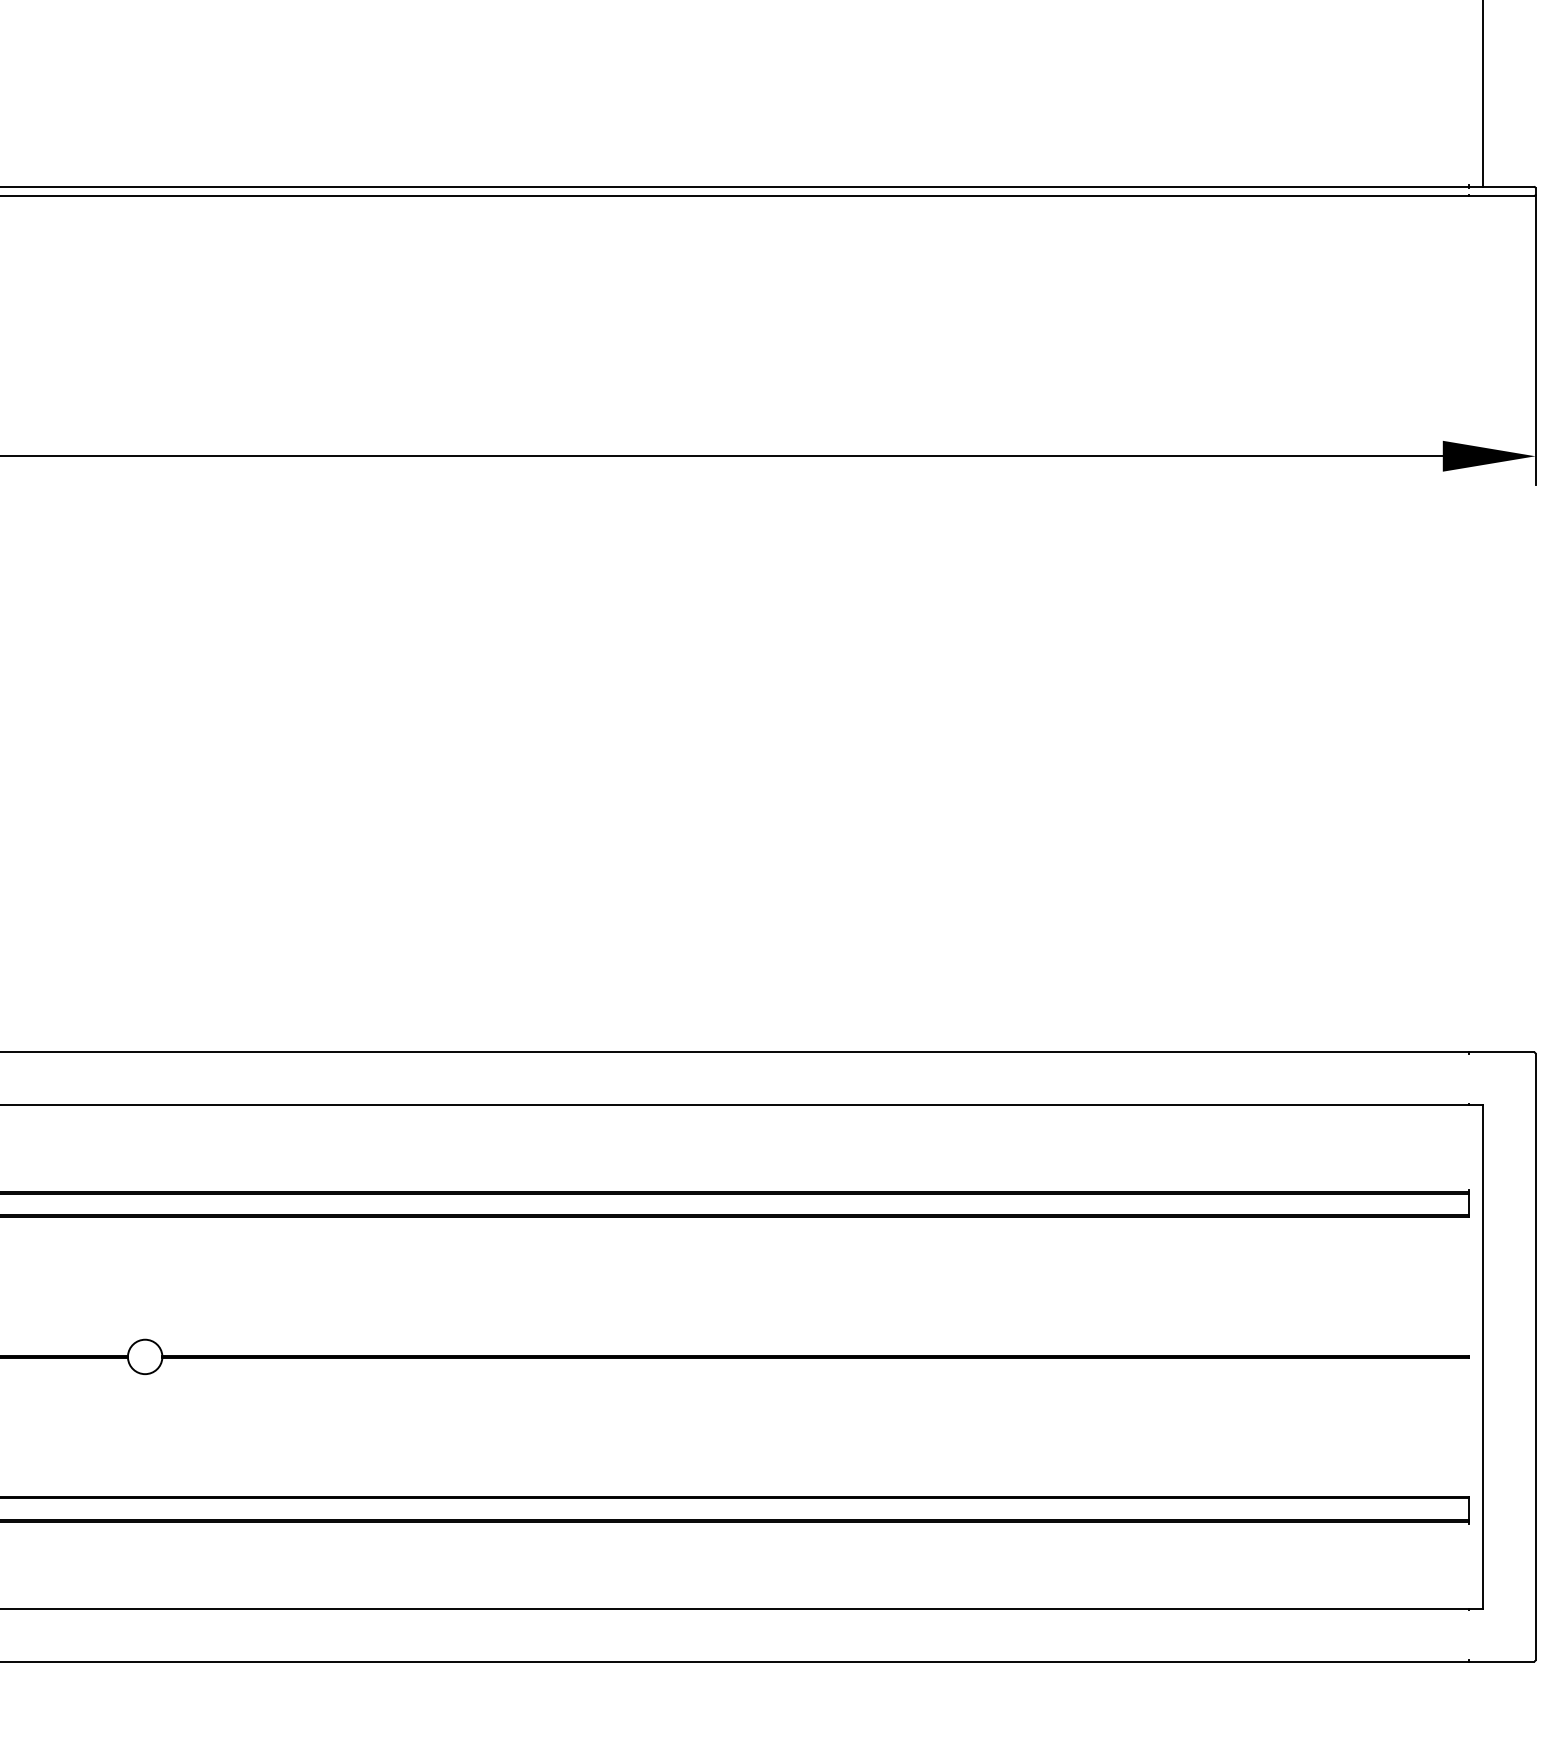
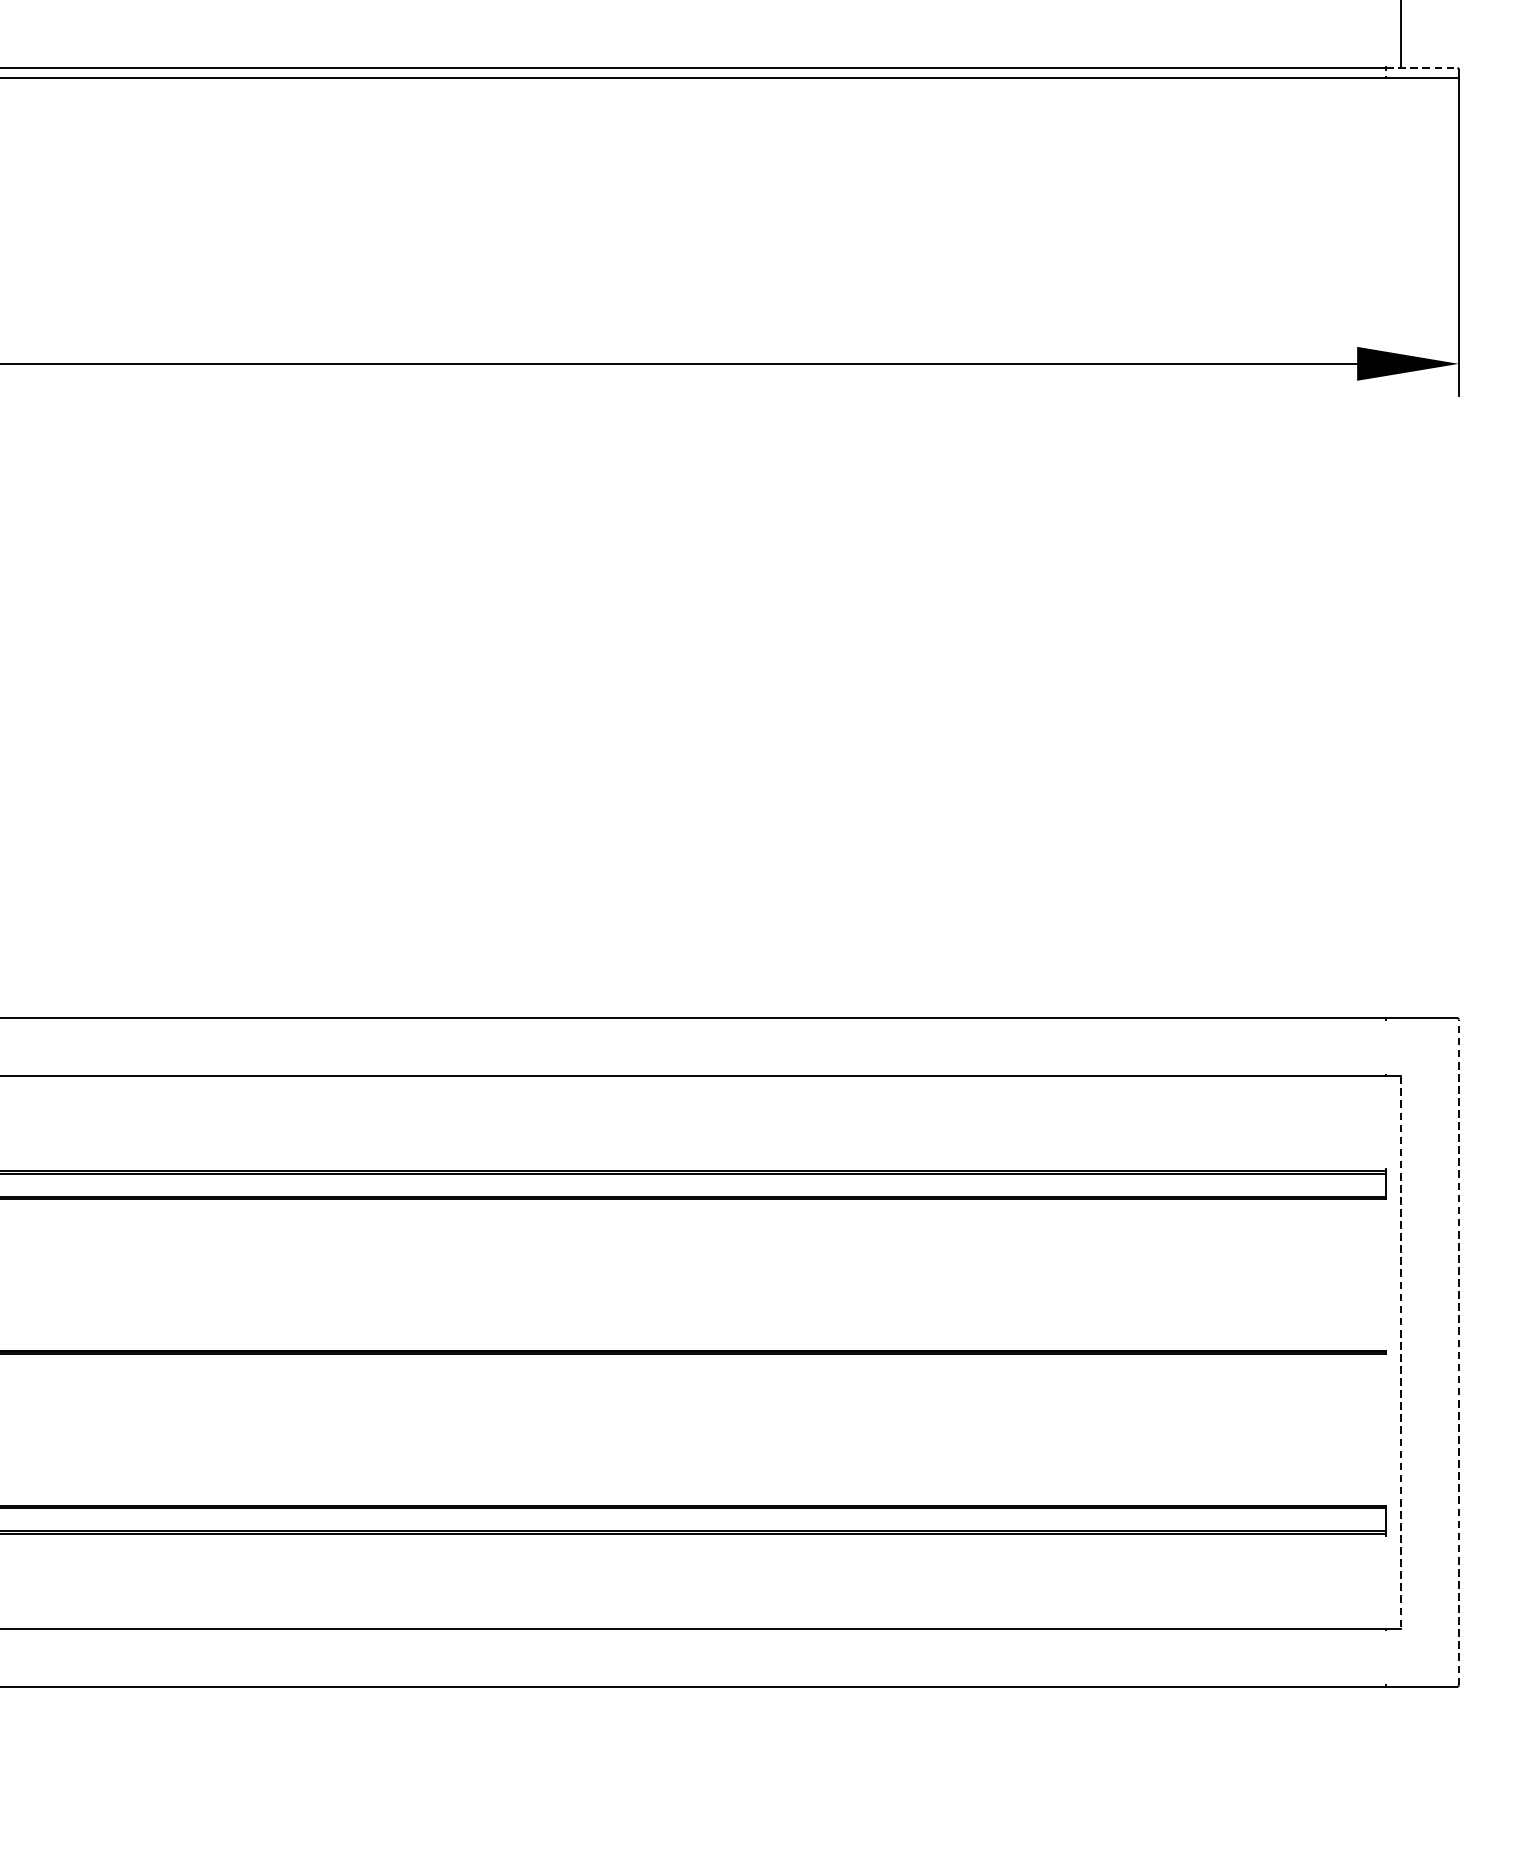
line: (1502, 186) -> (1422, 67), solid -> dashed
line: (1482, 1356) -> (1400, 1351), solid -> dashed
line: (1535, 1356) -> (1458, 1351), solid -> dashed

